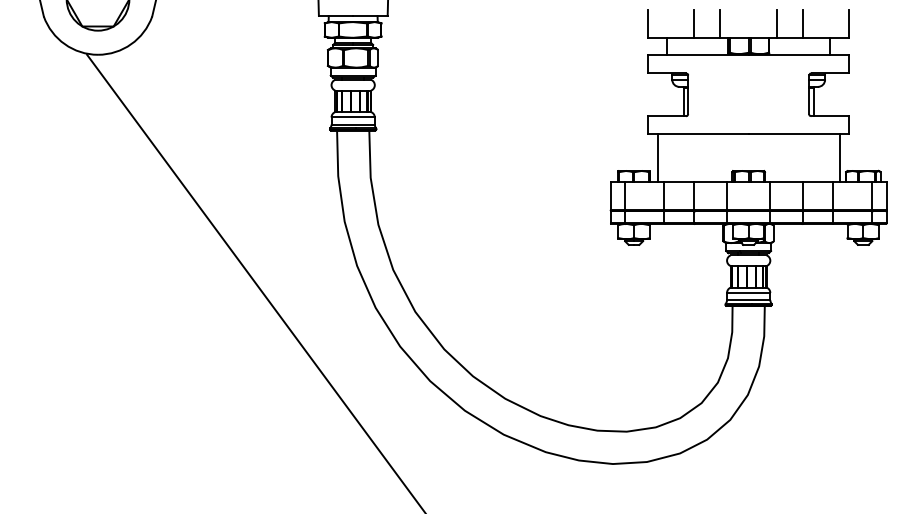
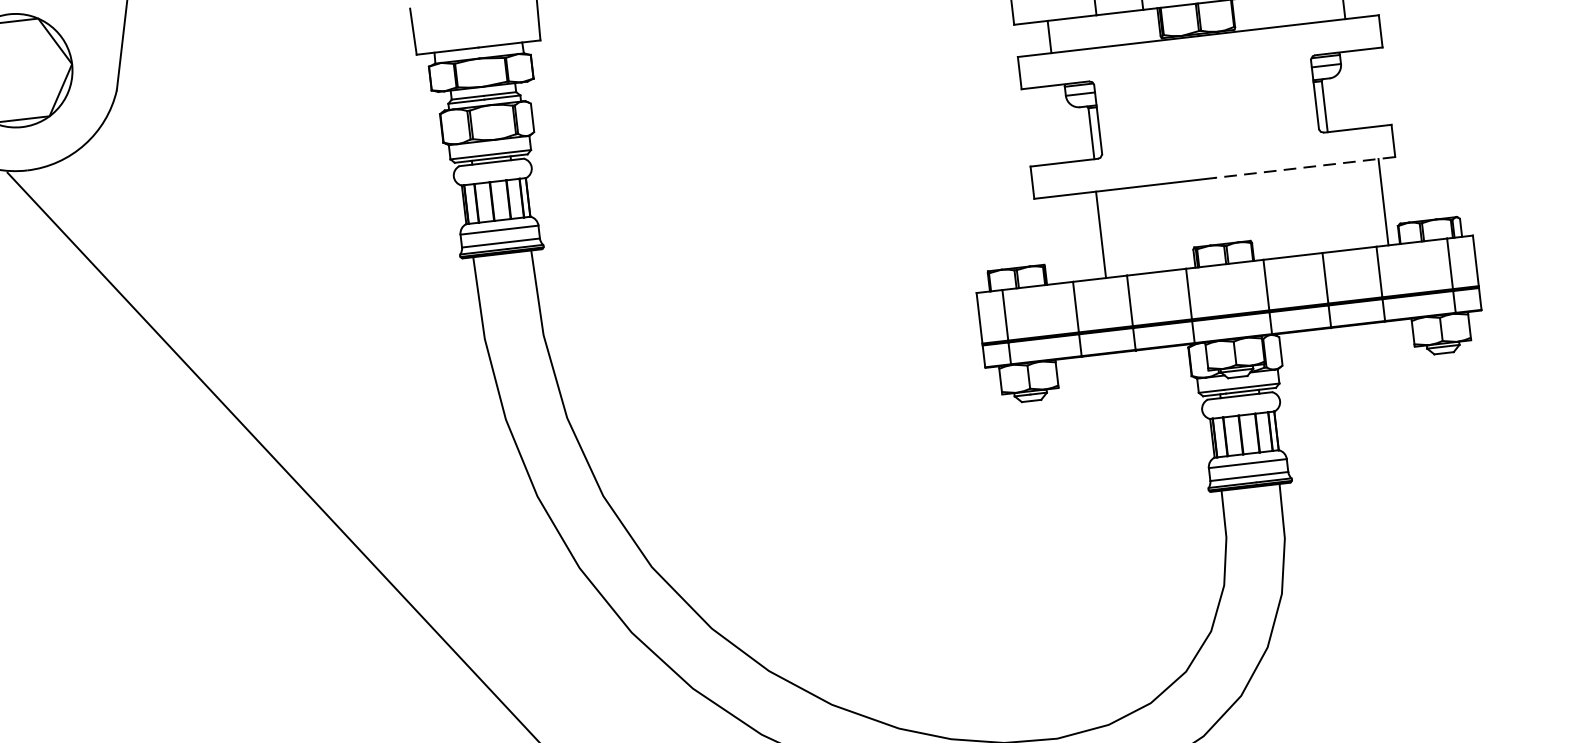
line: (798, 134) -> (1304, 168), solid -> dashed
line: (657, 158) -> (1100, 235), moved

